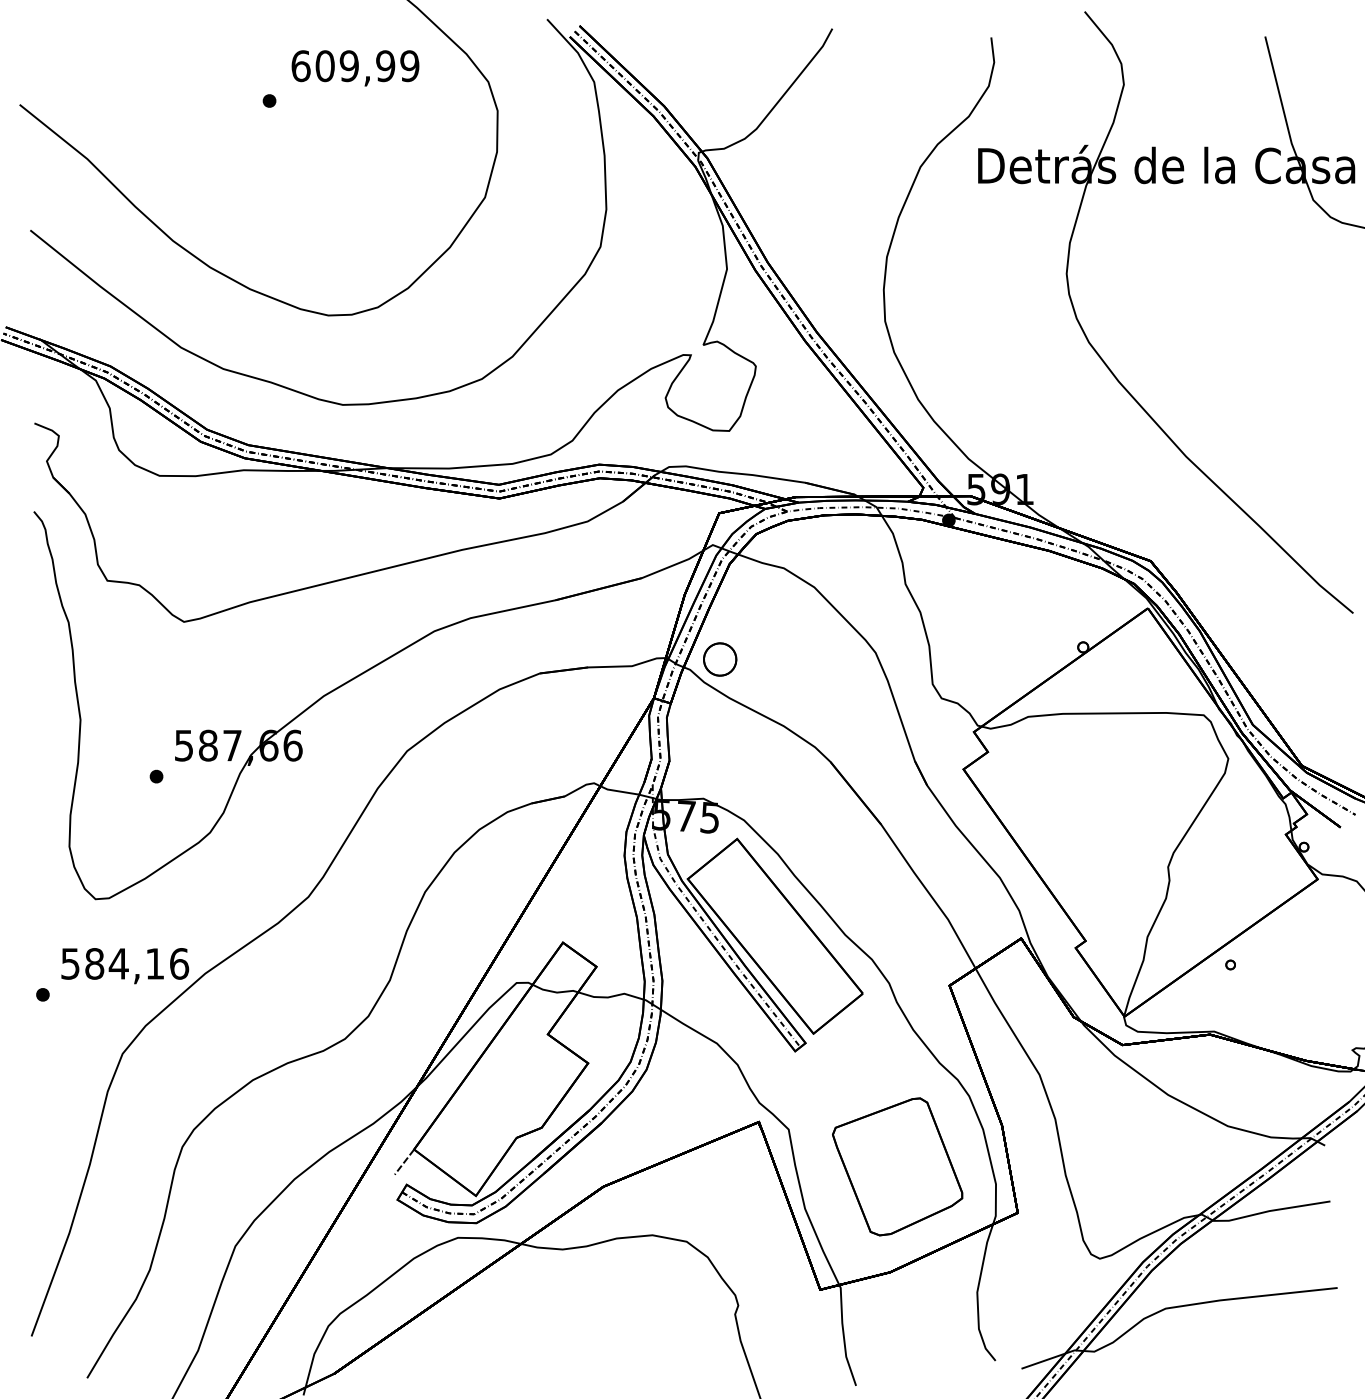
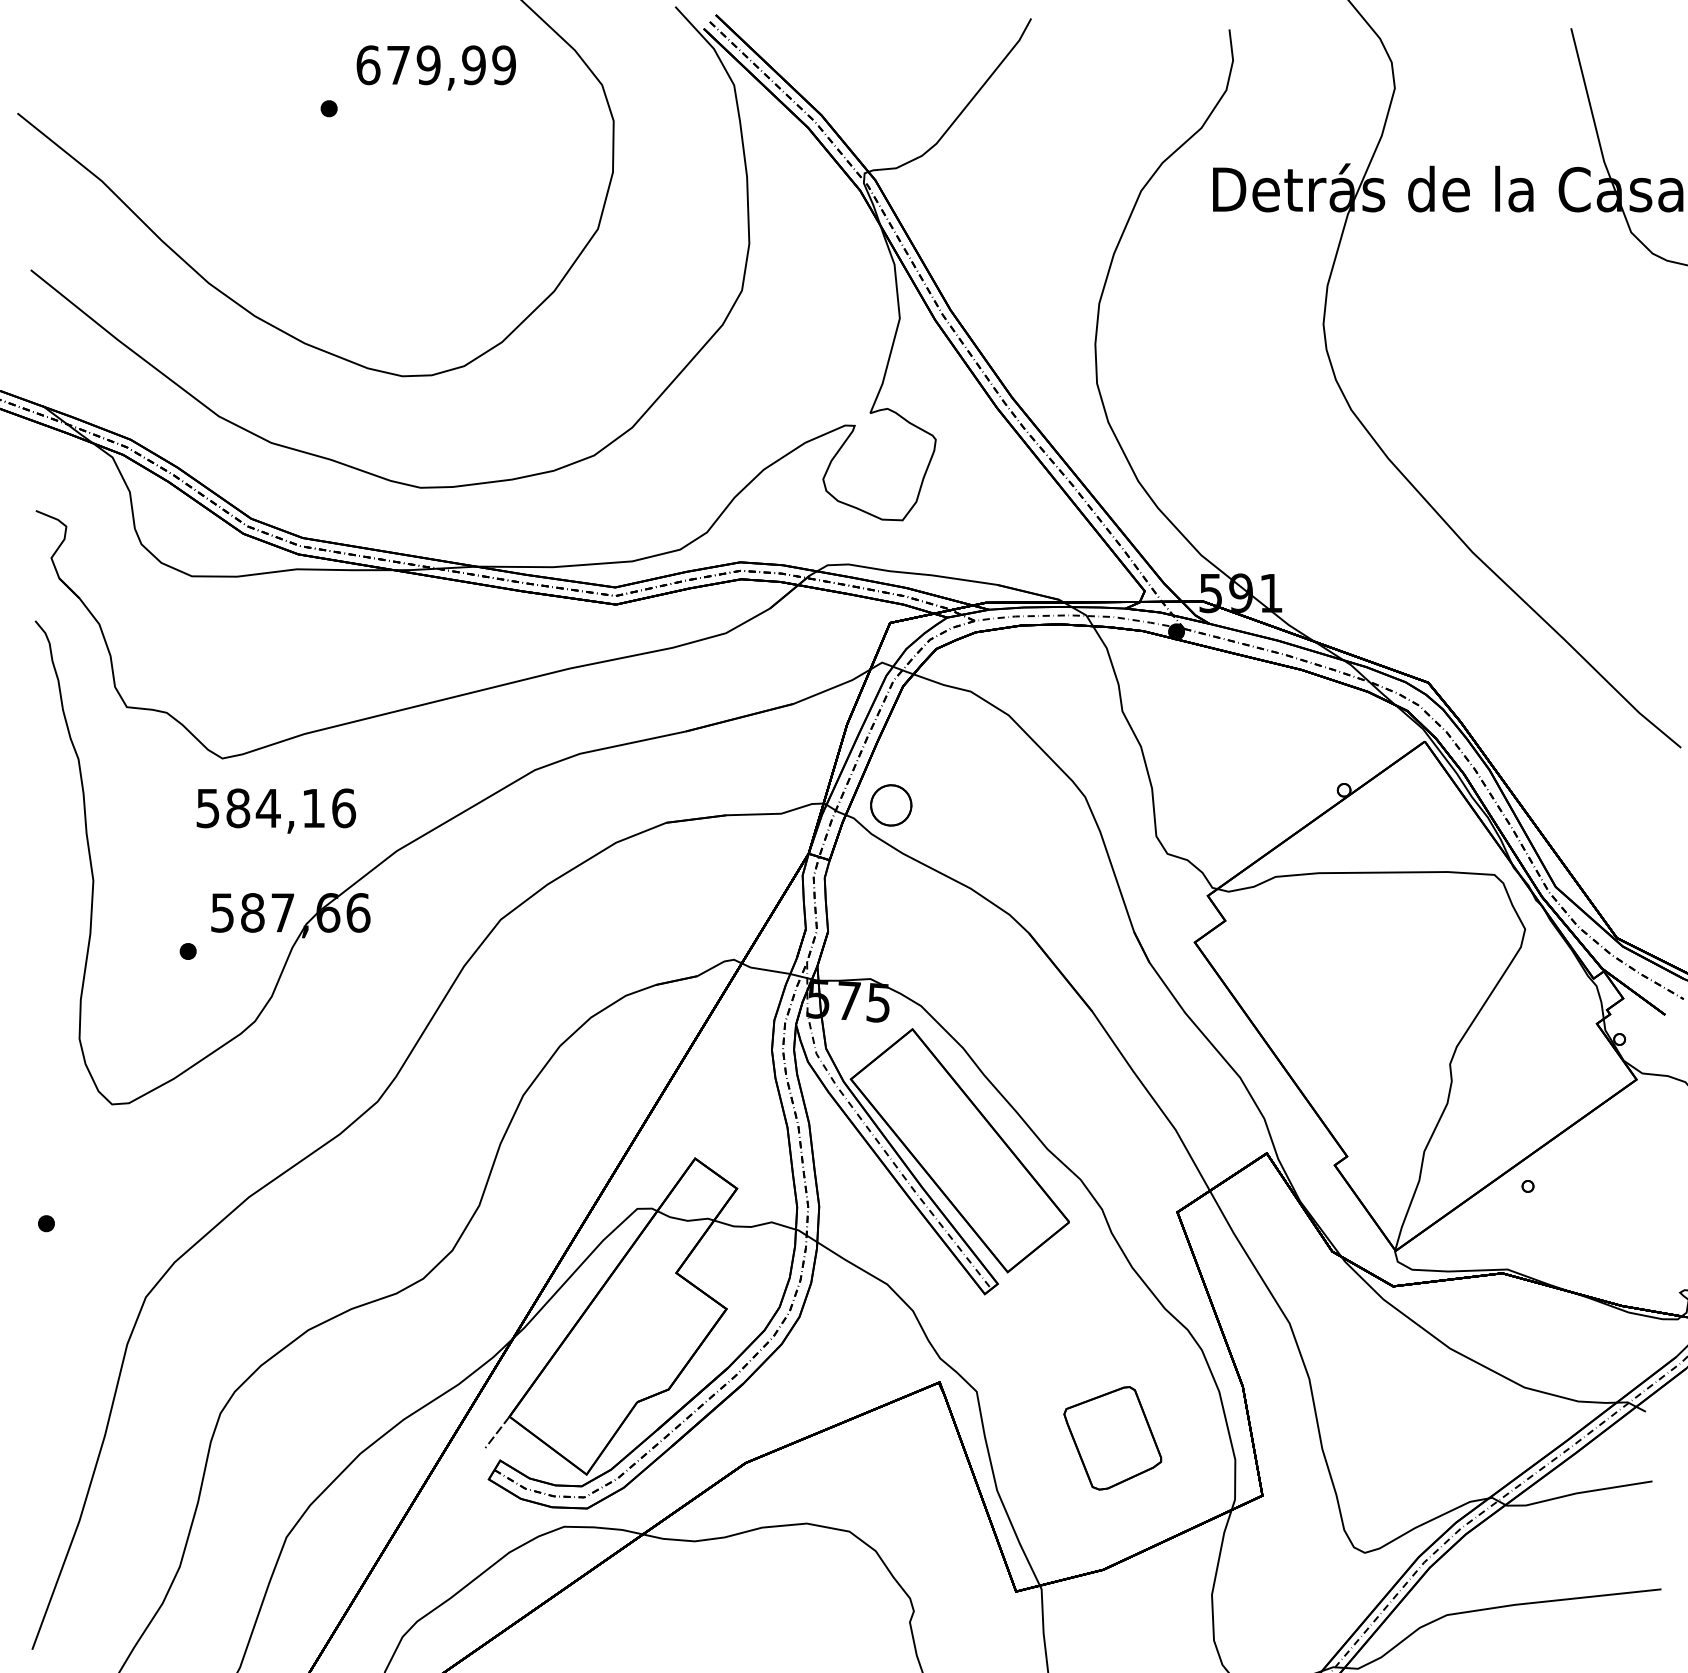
text: (324, 66) -> (397, 65), 609,99 -> 679,99
text: (125, 966) -> (276, 811), moved
part: (897, 1166) -> (1112, 1437), size x0.6

